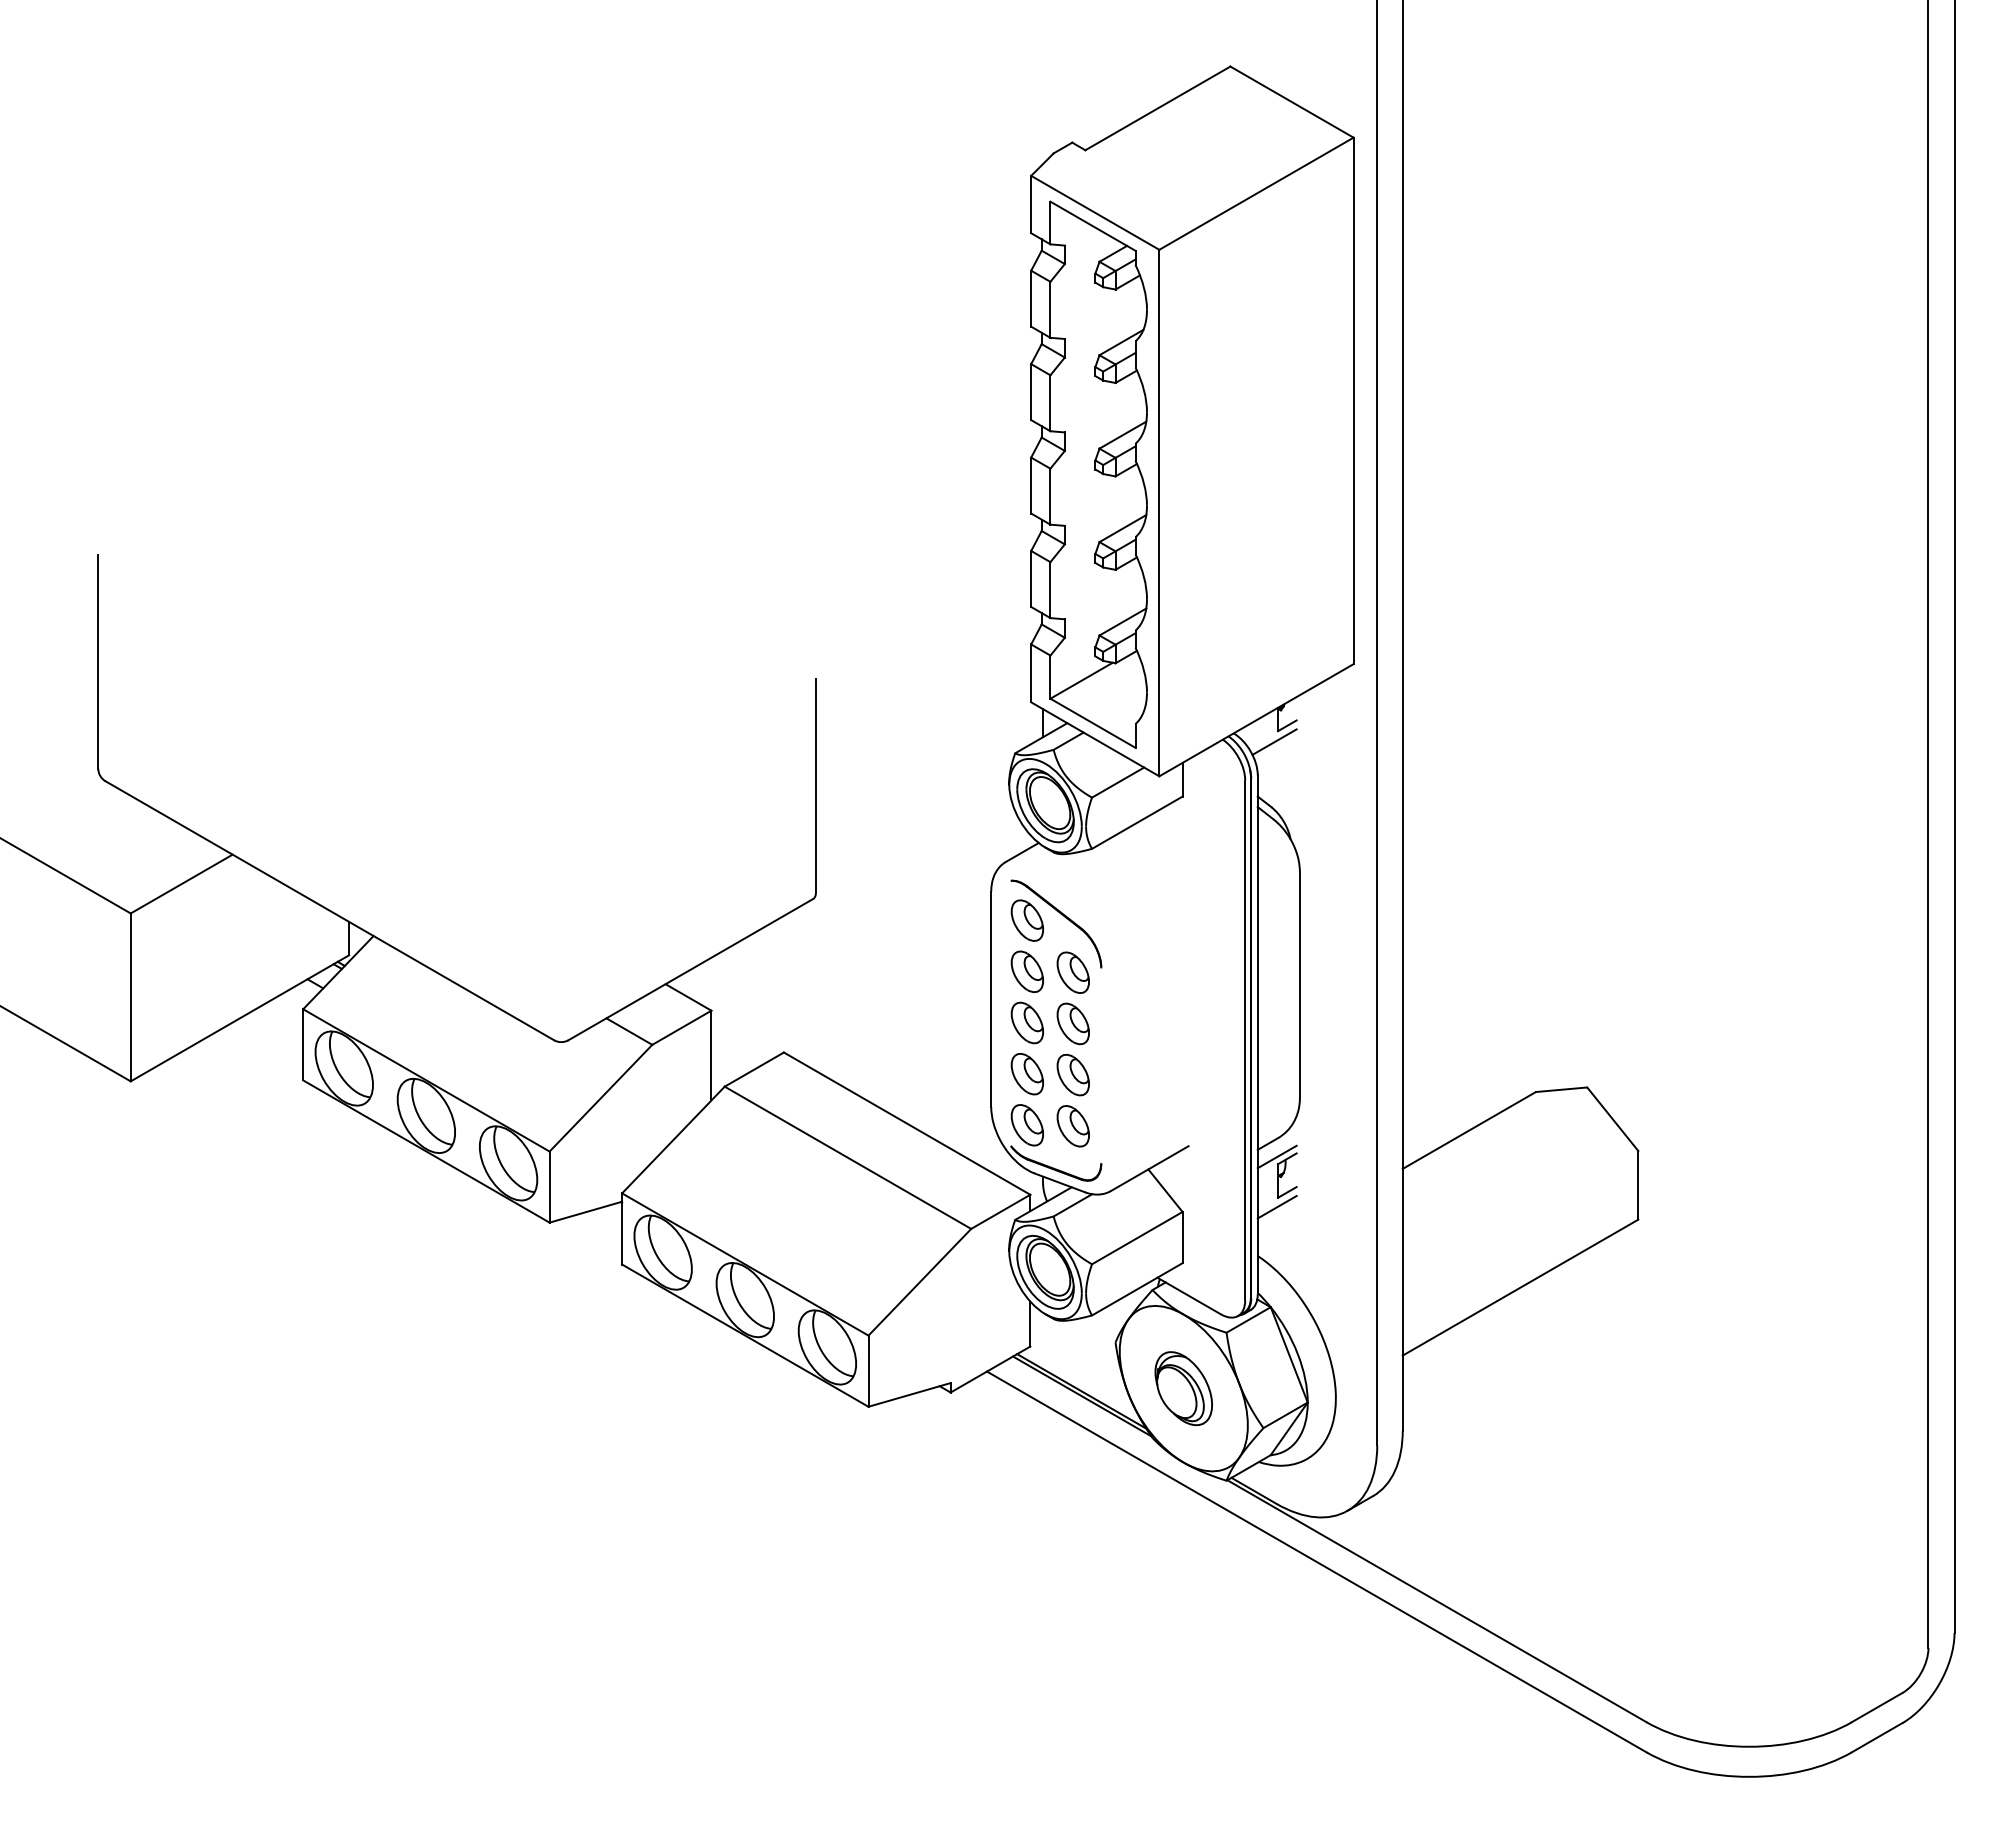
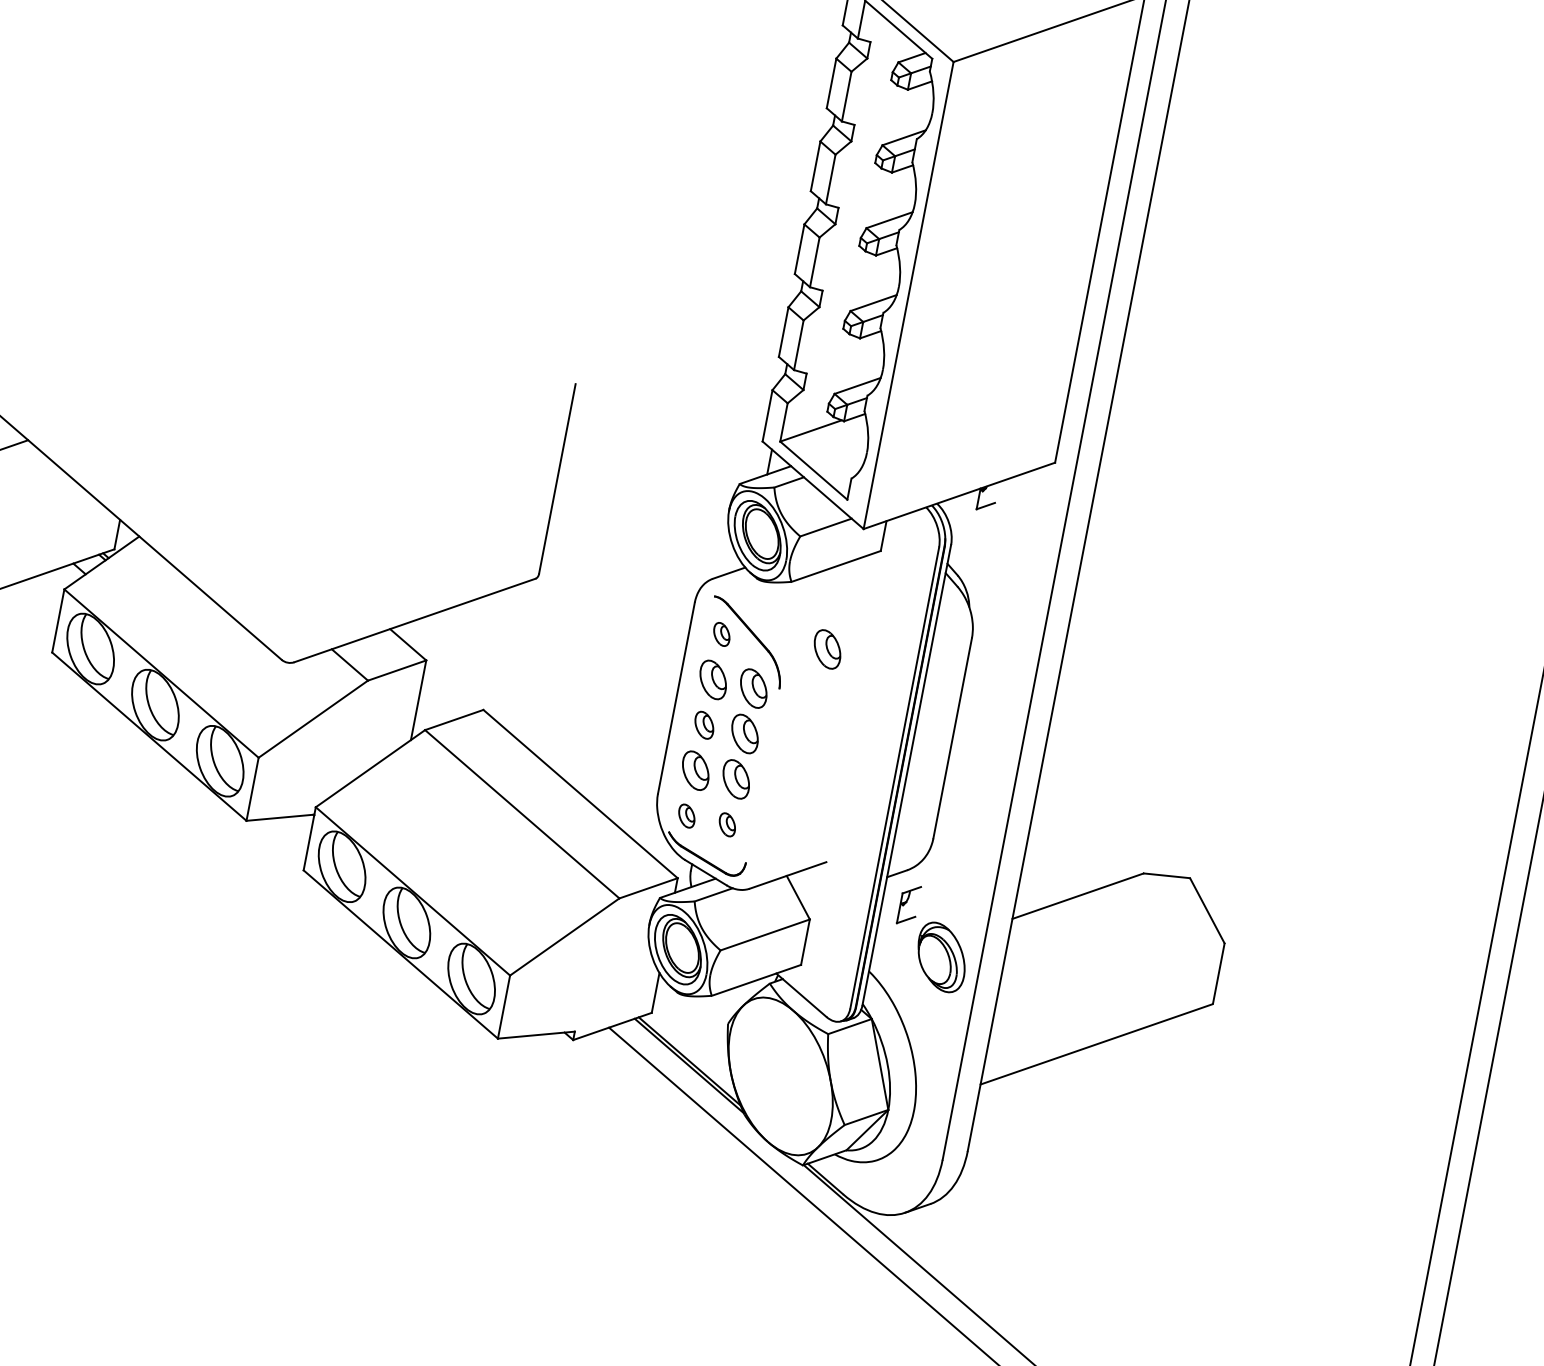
line: (1274, 741) -> (971, 517), removed
part: (1144, 914) -> (826, 649), added
part: (1026, 920) -> (721, 634), size x0.6
part: (1026, 1022) -> (703, 724), size x0.7
part: (1026, 1125) -> (686, 816), size x0.6
part: (1072, 1126) -> (726, 824), size x0.6
line: (1276, 1156) -> (902, 886), removed
line: (1276, 1206) -> (894, 930), removed
part: (1183, 1388) -> (941, 957), moved

